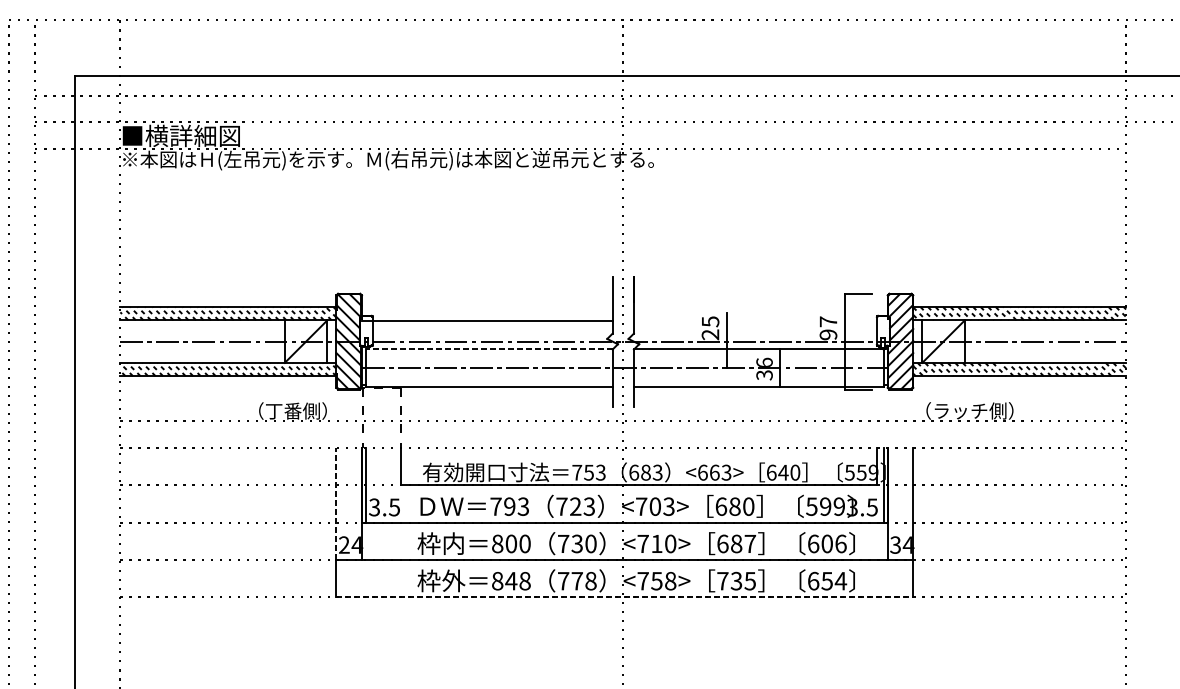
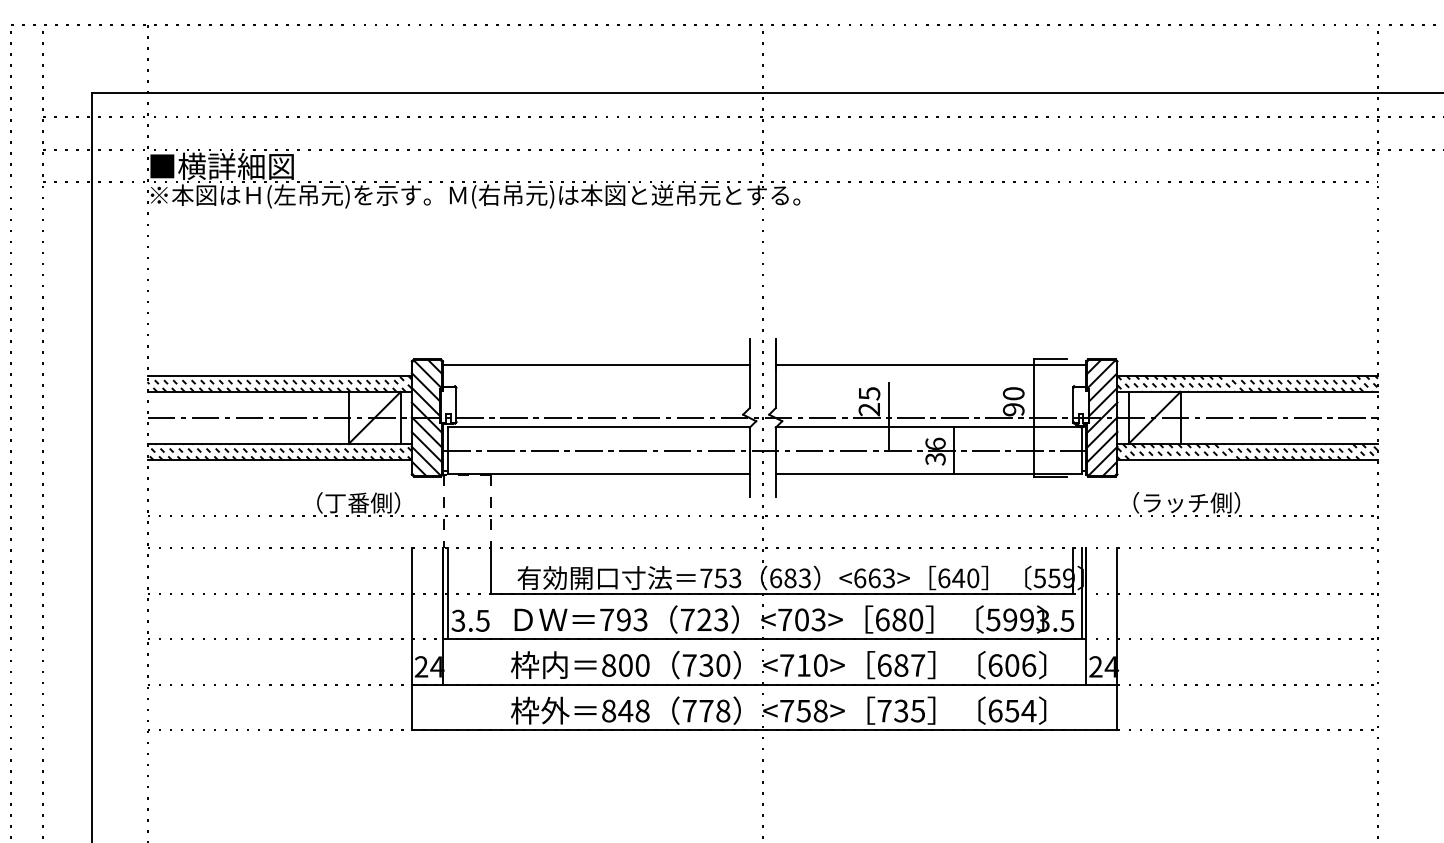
line: (760, 297) -> (930, 364), added
line: (487, 320) -> (596, 364), moved
text: (828, 321) -> (1013, 393), 97 -> 90
line: (489, 349) -> (598, 427), dashed -> solid
line: (336, 503) -> (411, 616), dashed -> solid
text: (895, 544) -> (1095, 666), 34 -> 24
line: (624, 597) -> (764, 730), dashed -> solid

